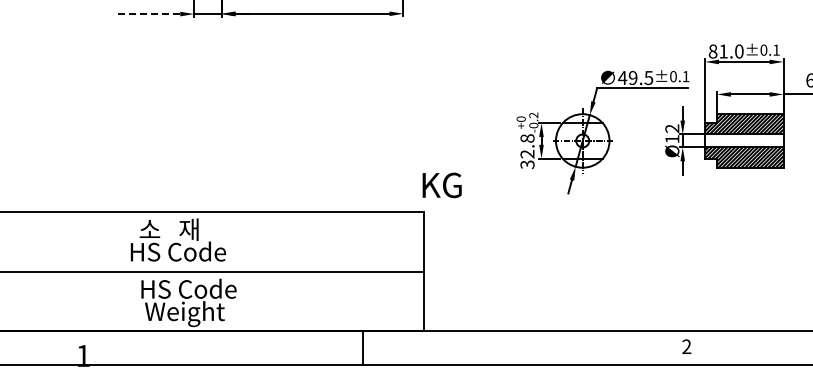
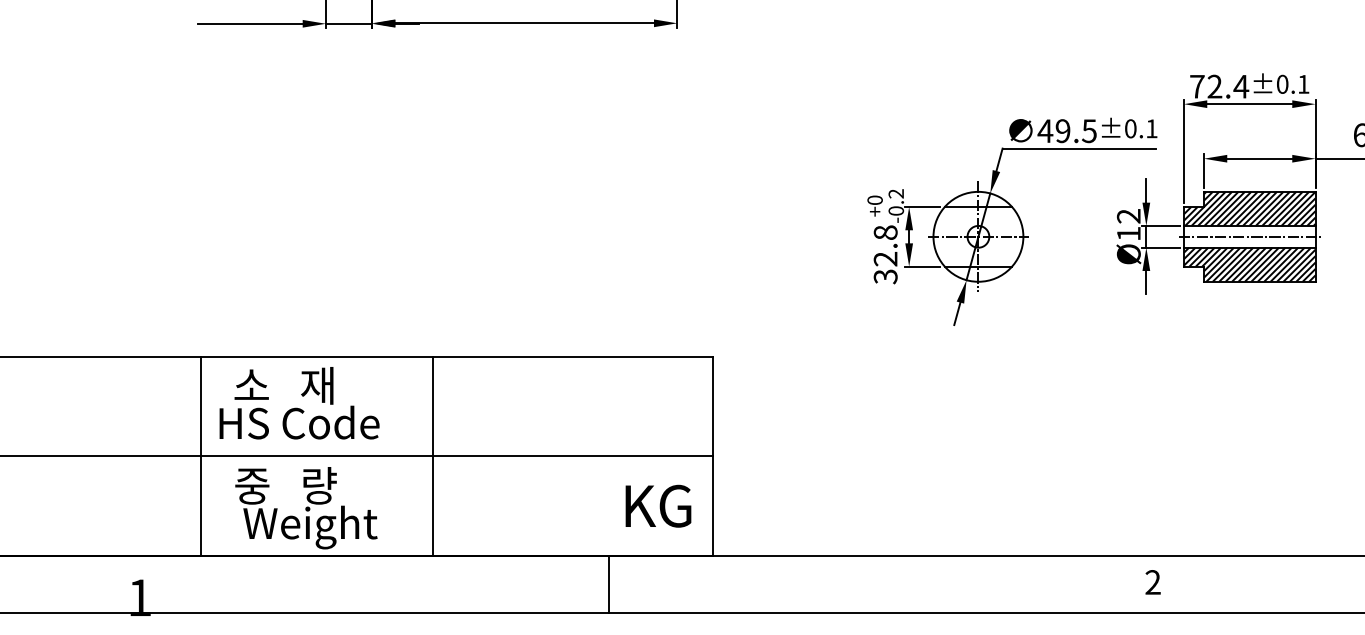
line: (148, 14) -> (249, 24), dashed -> solid
text: (725, 51) -> (1218, 86), 81.0 -> 72.4
line: (743, 140) -> (1248, 236), added
text: (441, 185) -> (657, 506), moved
line: (119, 271) -> (200, 456), added
line: (257, 271) -> (432, 456), added
text: (188, 289) -> (316, 486), HS Code -> 중   량

